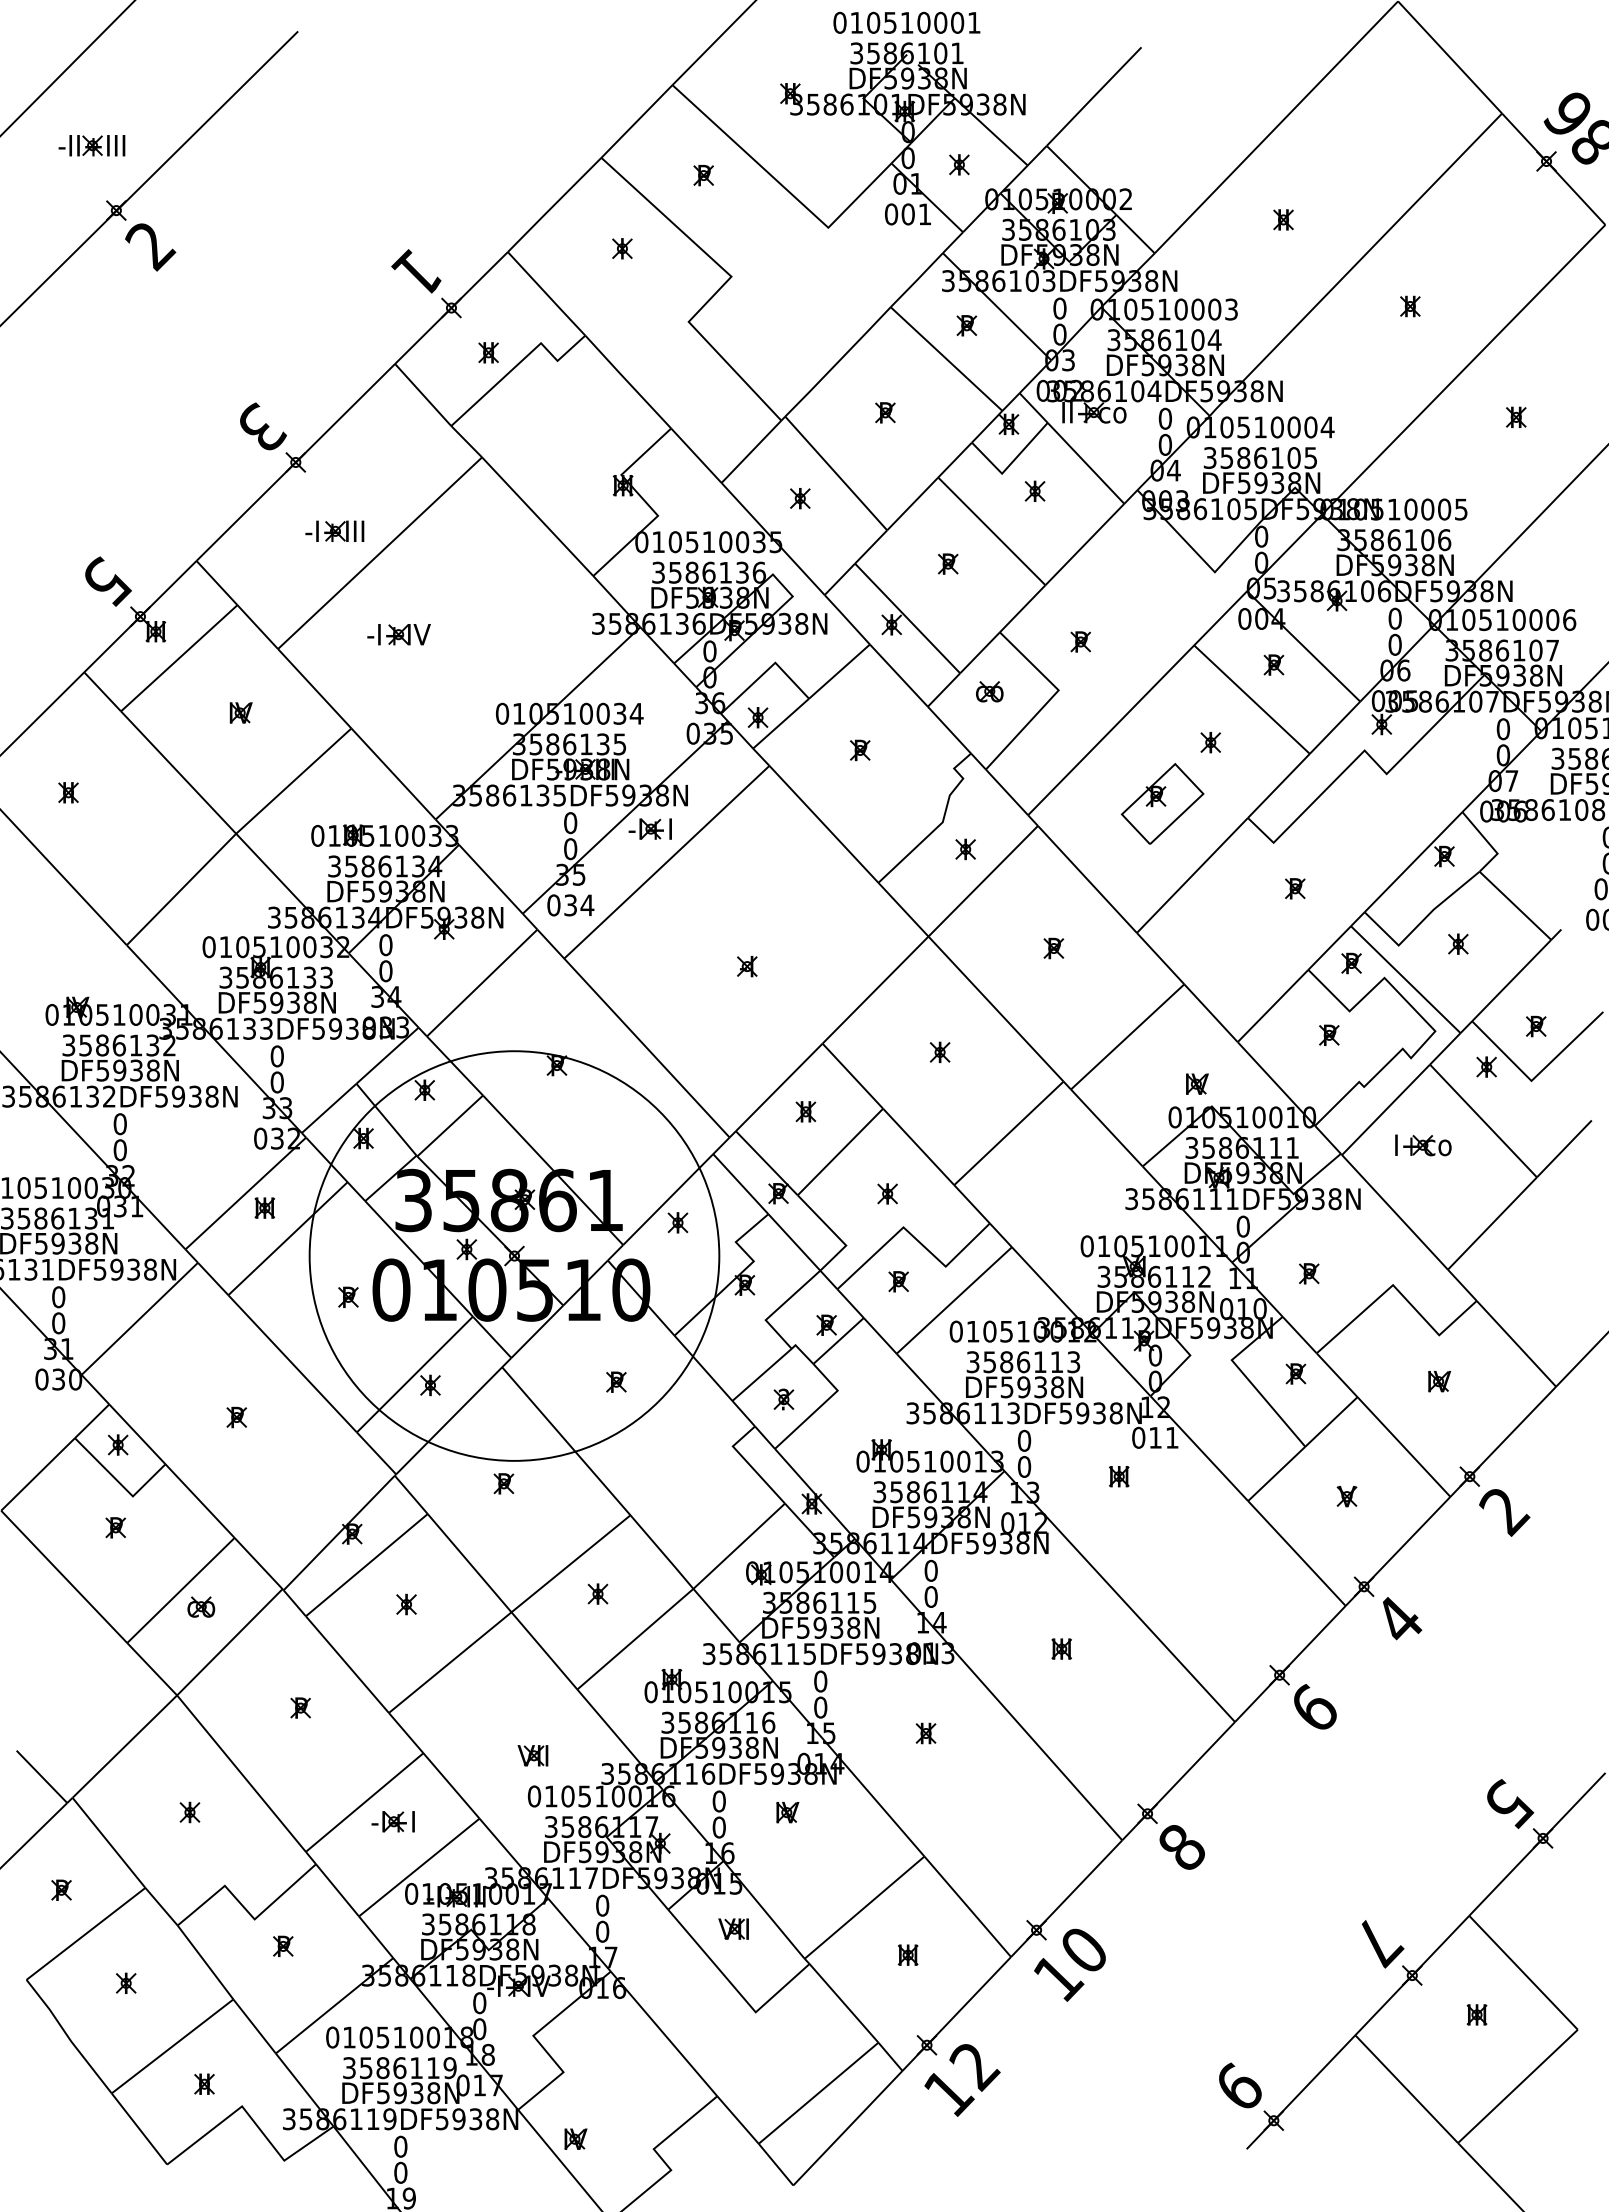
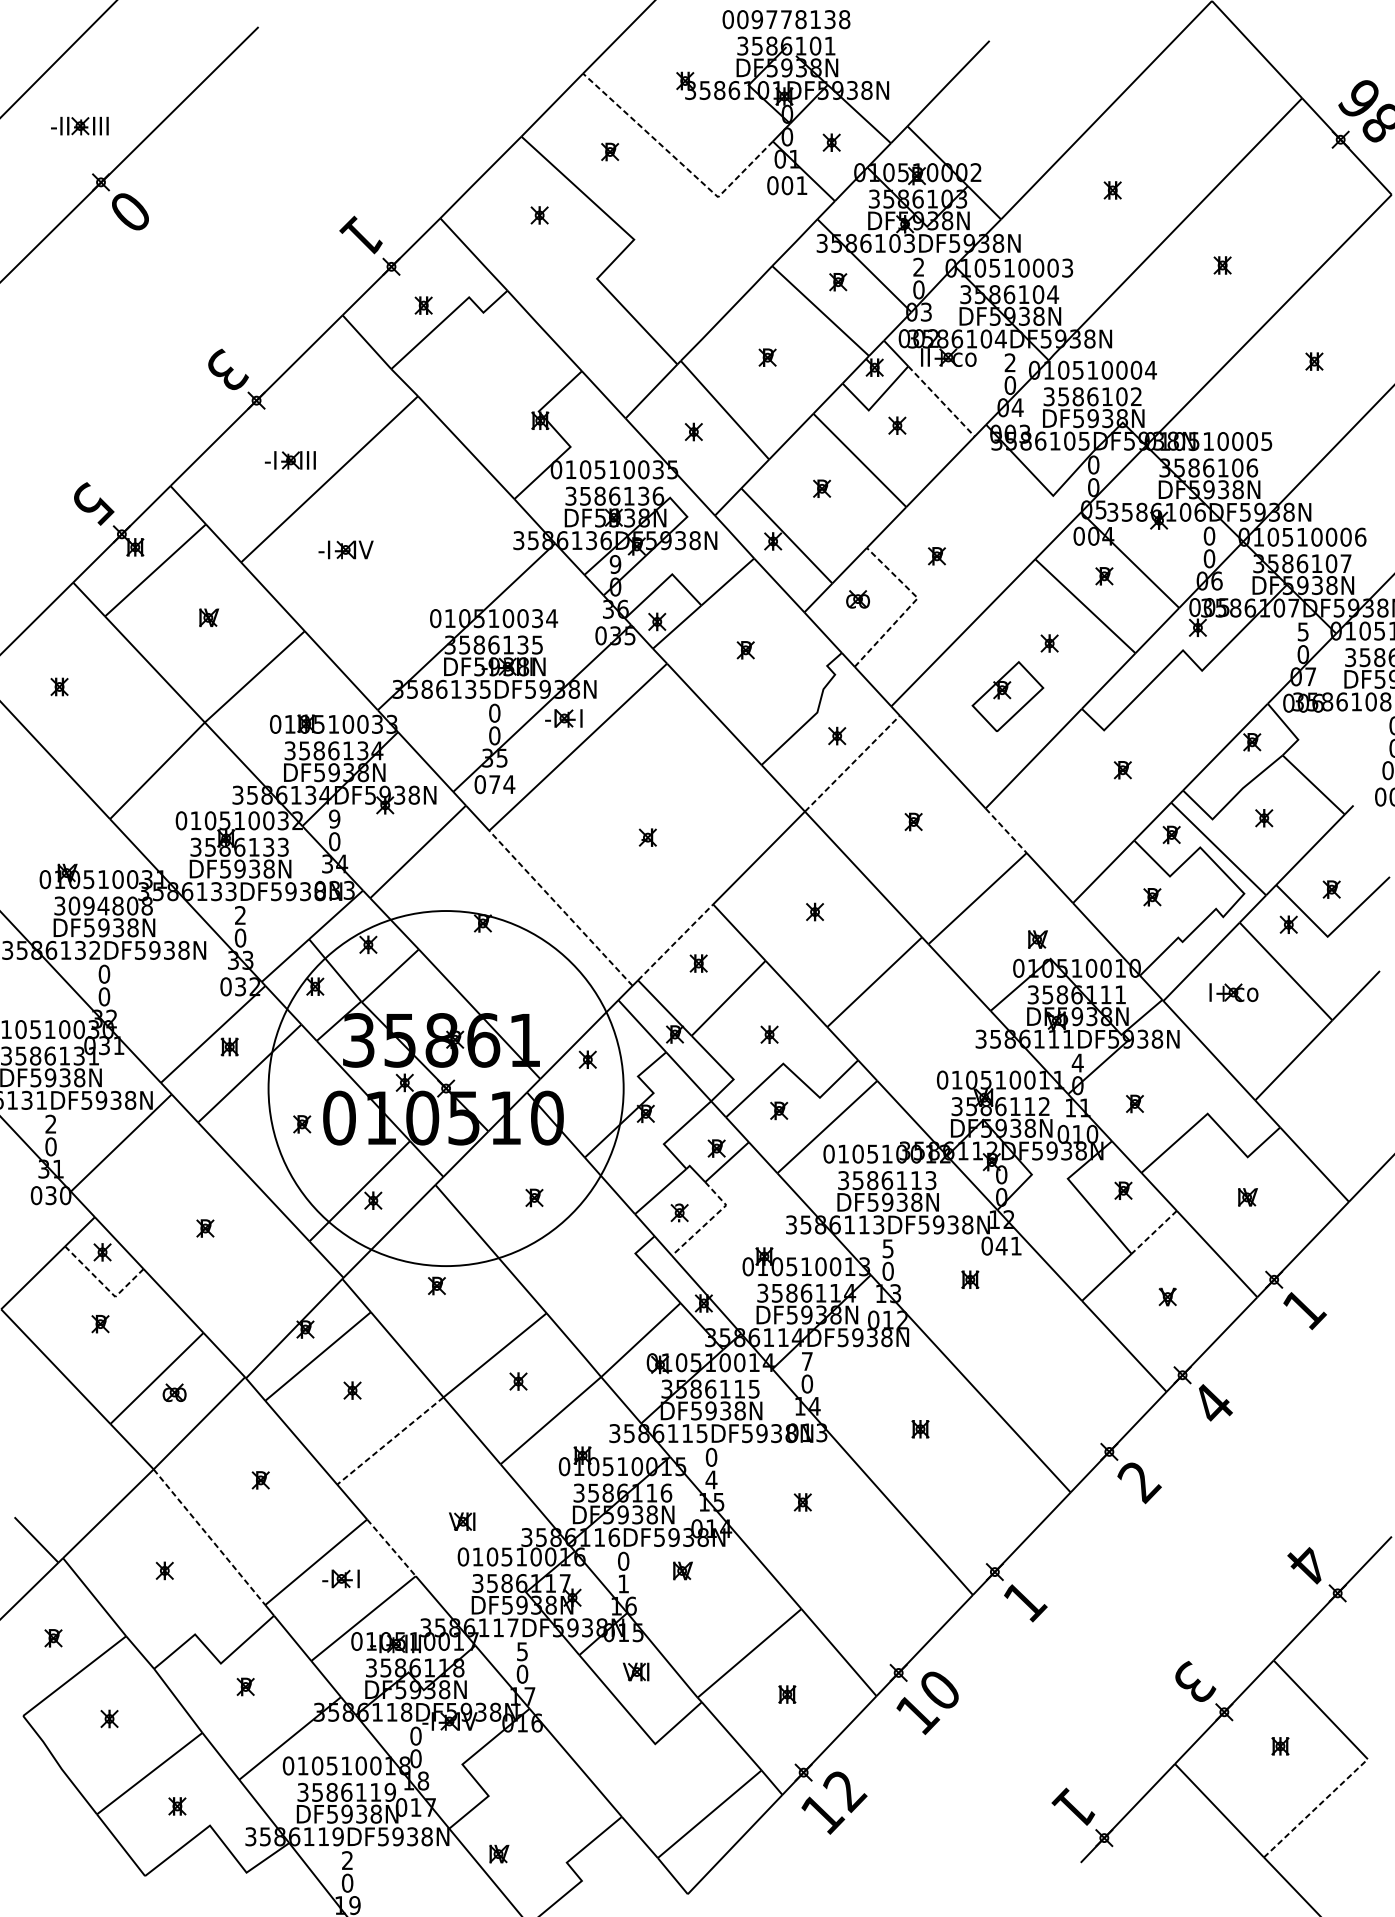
text: (915, 22) -> (793, 19), 010510001 -> 009778138
line: (783, 186) -> (679, 161), solid -> dashed
text: (150, 247) -> (130, 214), 2 -> 0
text: (1059, 308) -> (918, 267), 0 -> 2
text: (1164, 418) -> (1009, 362), 0 -> 2
text: (1310, 457) -> (1136, 396), 3586105 -> 3586102
line: (1086, 463) -> (941, 401), solid -> dashed
text: (709, 651) -> (615, 564), 0 -> 9
line: (1050, 699) -> (910, 606), solid -> dashed
text: (1503, 729) -> (1303, 632), 0 -> 5
line: (983, 881) -> (852, 763), solid -> dashed
text: (570, 905) -> (494, 784), 034 -> 074
text: (385, 945) -> (334, 819), 0 -> 9
line: (1161, 959) -> (1006, 831), solid -> dashed
text: (127, 1045) -> (110, 906), 3586132 -> 3094808
line: (647, 1048) -> (561, 908), solid -> dashed
text: (276, 1056) -> (239, 915), 0 -> 2
line: (779, 1087) -> (675, 942), solid -> dashed
text: (1243, 1226) -> (1078, 1062), 0 -> 4
text: (58, 1297) -> (50, 1124), 0 -> 2
line: (820, 1406) -> (711, 1218), solid -> dashed
line: (1331, 1422) -> (1154, 1232), solid -> dashed
text: (1155, 1437) -> (1001, 1245), 011 -> 041
text: (1024, 1440) -> (888, 1248), 0 -> 5
line: (120, 1483) -> (104, 1285), solid -> dashed
text: (1504, 1512) -> (1304, 1310), 2 -> 1
text: (930, 1570) -> (806, 1361), 0 -> 7
line: (449, 1662) -> (389, 1440), solid -> dashed
text: (820, 1707) -> (711, 1479), 0 -> 4
text: (1314, 1709) -> (1139, 1481), 6 -> 2
line: (241, 1774) -> (209, 1537), solid -> dashed
line: (451, 1786) -> (391, 1548), solid -> dashed
text: (1509, 1804) -> (1308, 1563), 5 -> 4
text: (718, 1827) -> (622, 1583), 0 -> 1
text: (1183, 1848) -> (1026, 1602), 8 -> 1
text: (602, 1905) -> (522, 1651), 0 -> 5
text: (1379, 1942) -> (1195, 1683), 7 -> 3
text: (1237, 2085) -> (1072, 1807), 9 -> 1
line: (1518, 2086) -> (1316, 1808), solid -> dashed
text: (400, 2146) -> (347, 1860), 0 -> 2

